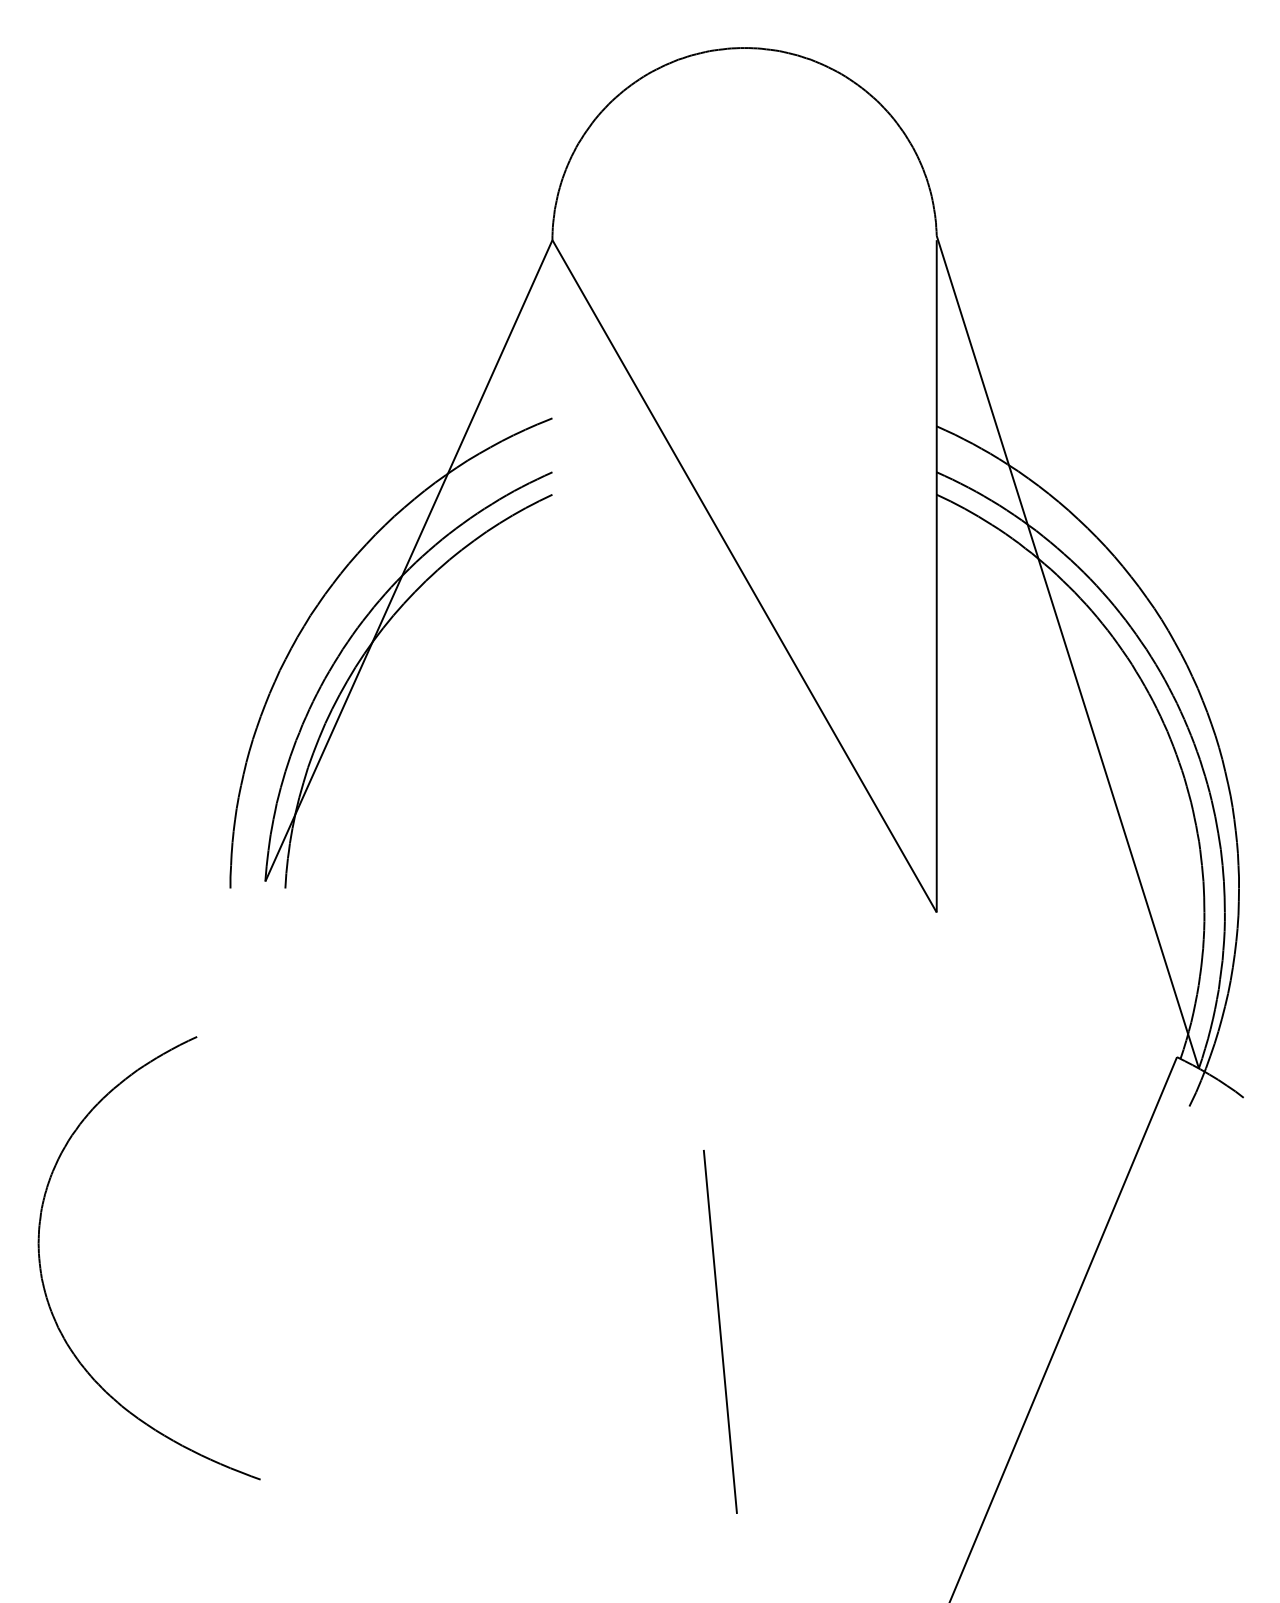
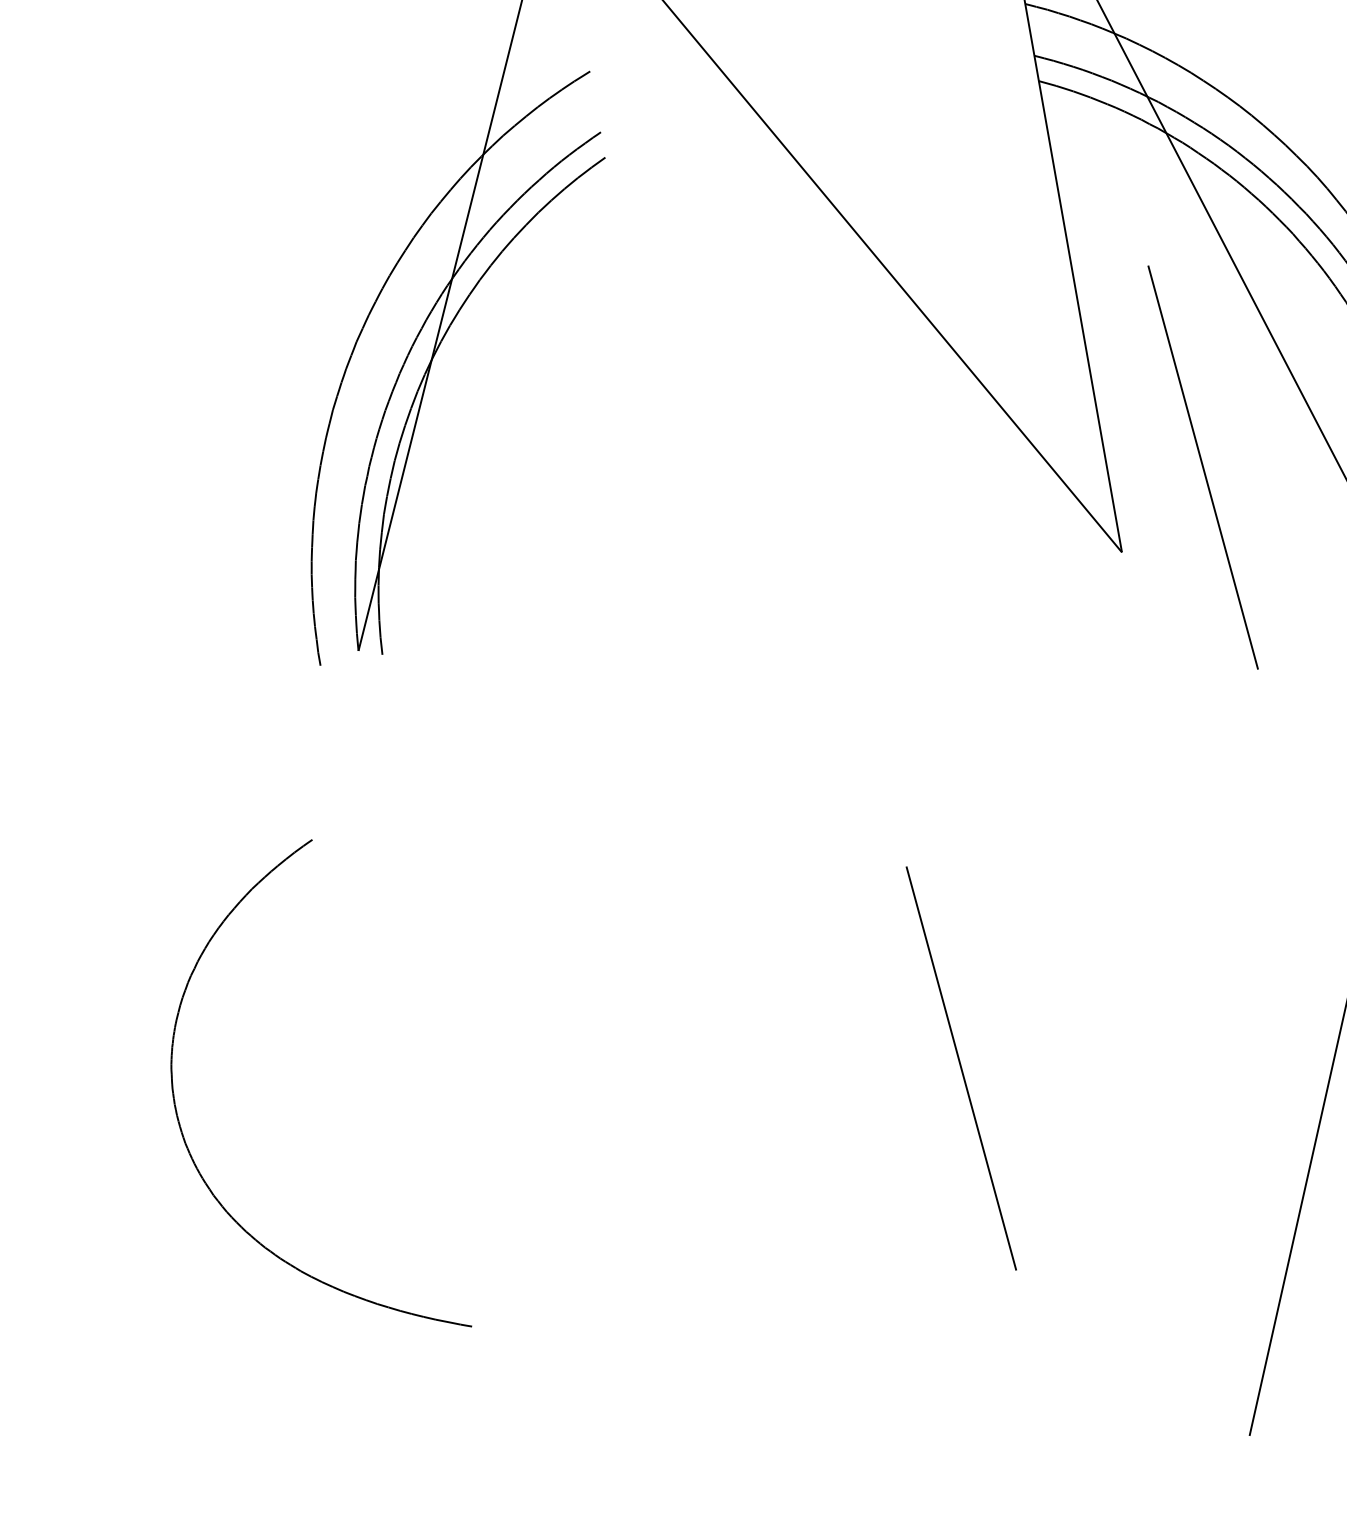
line: (1019, 851) -> (1203, 467), added

